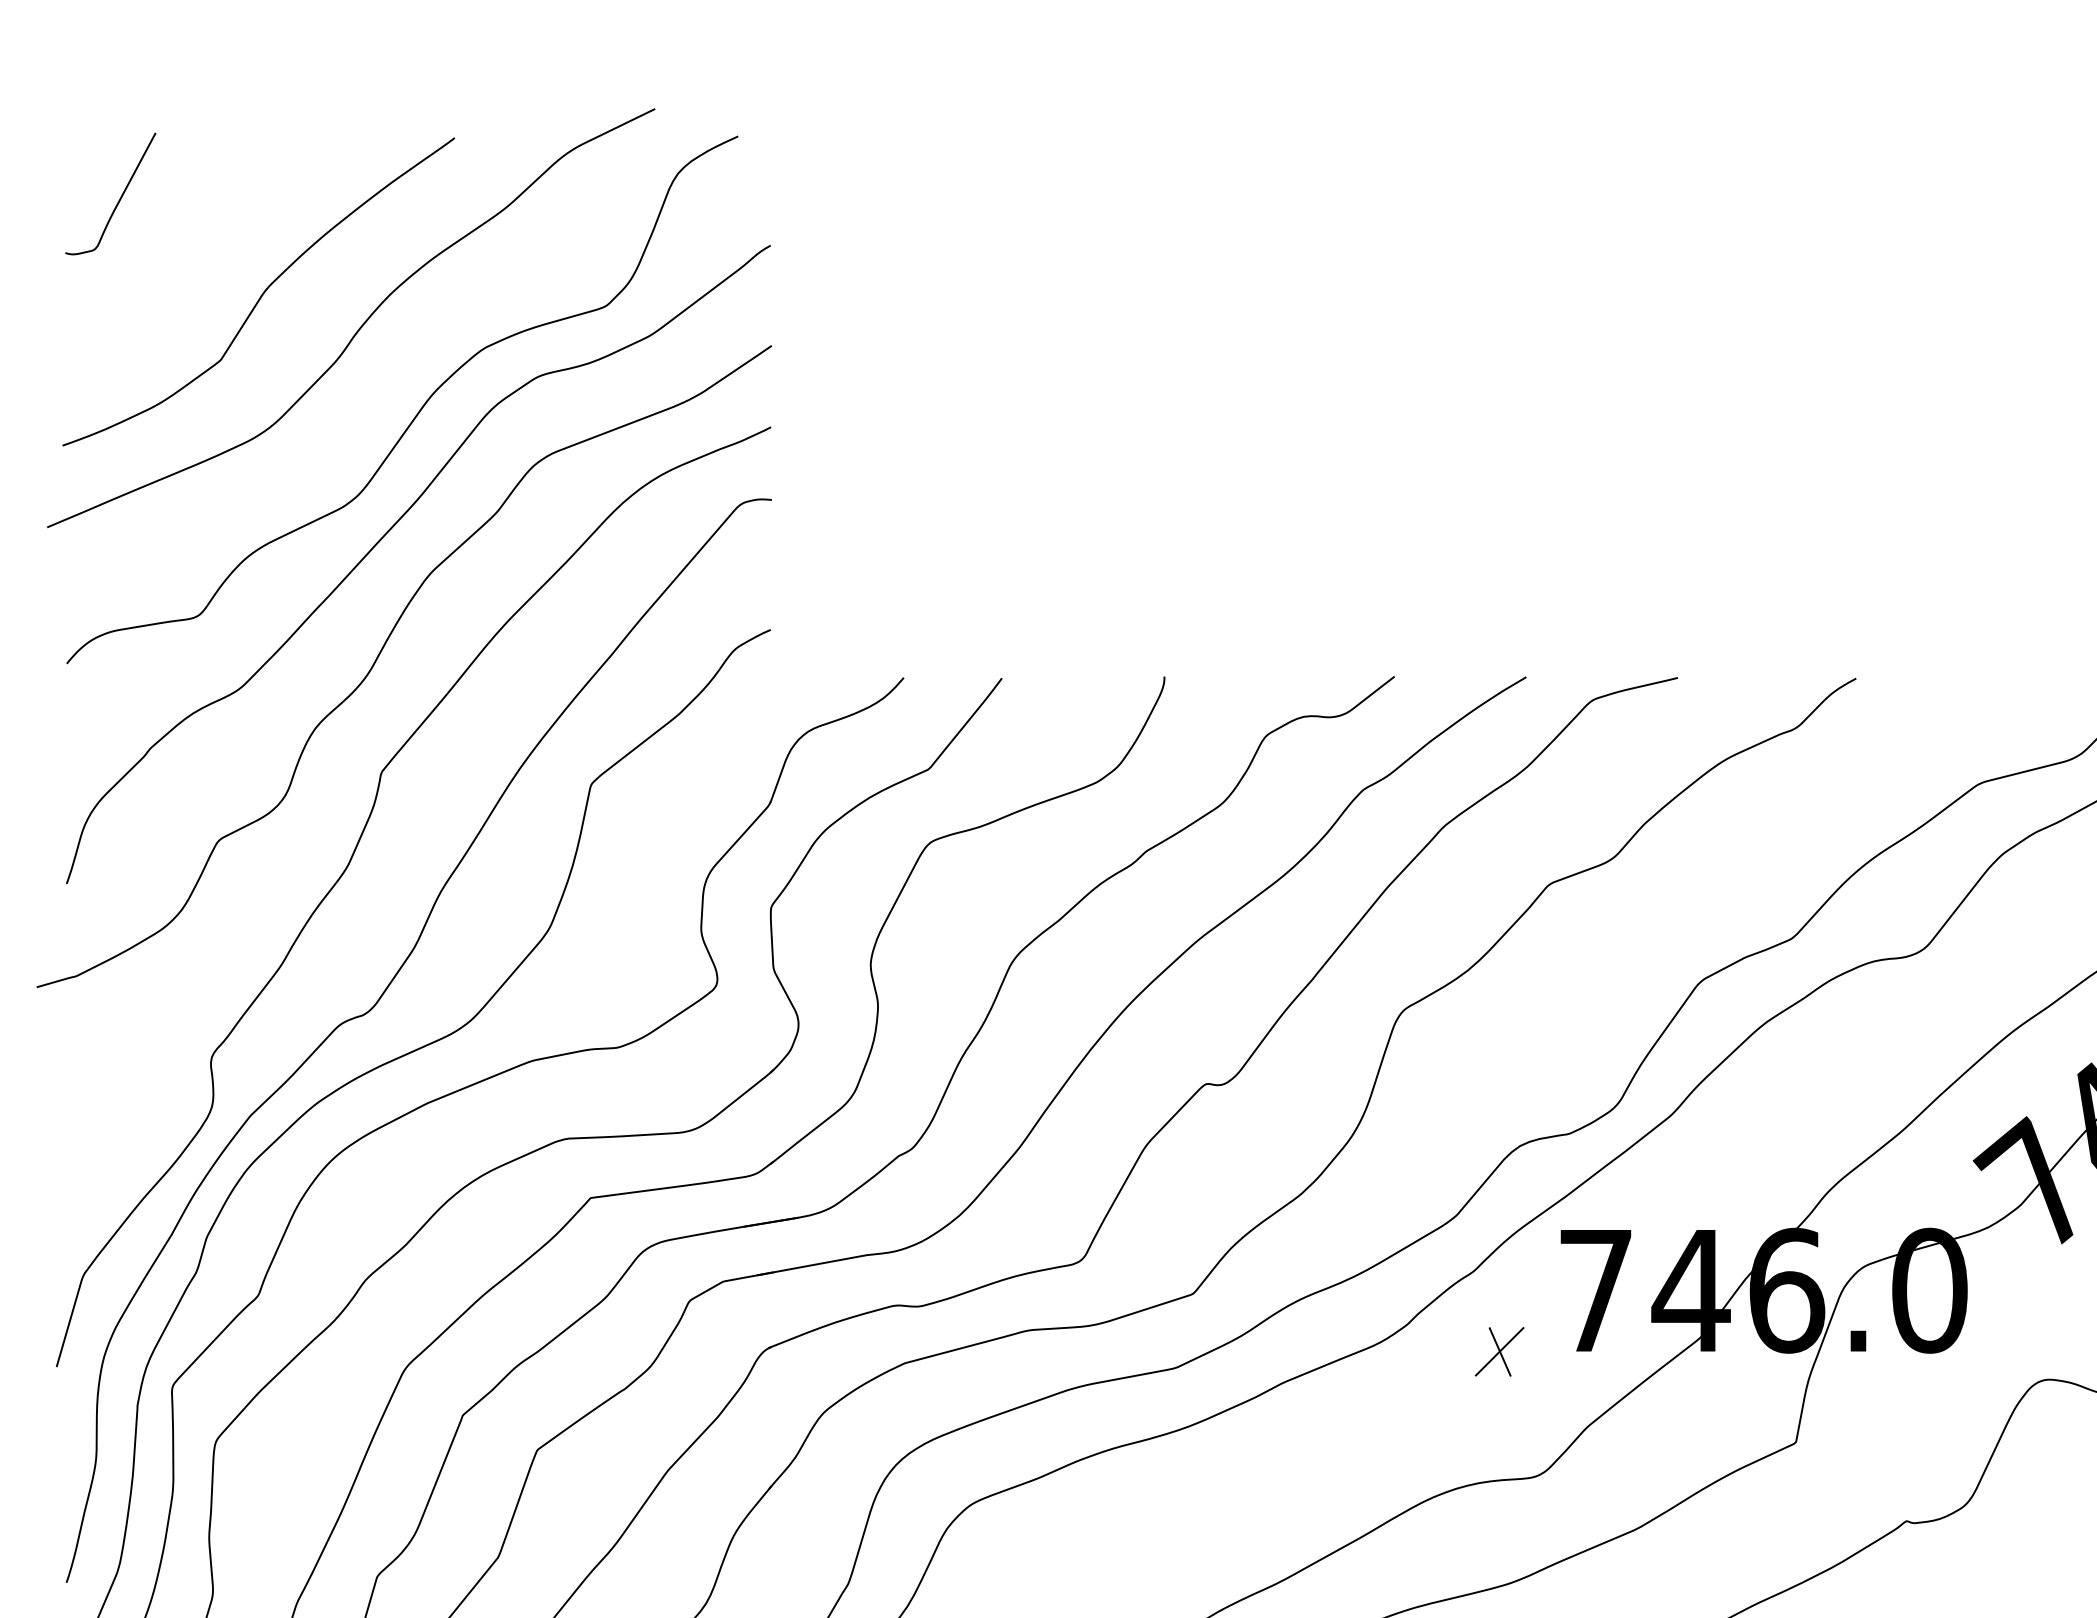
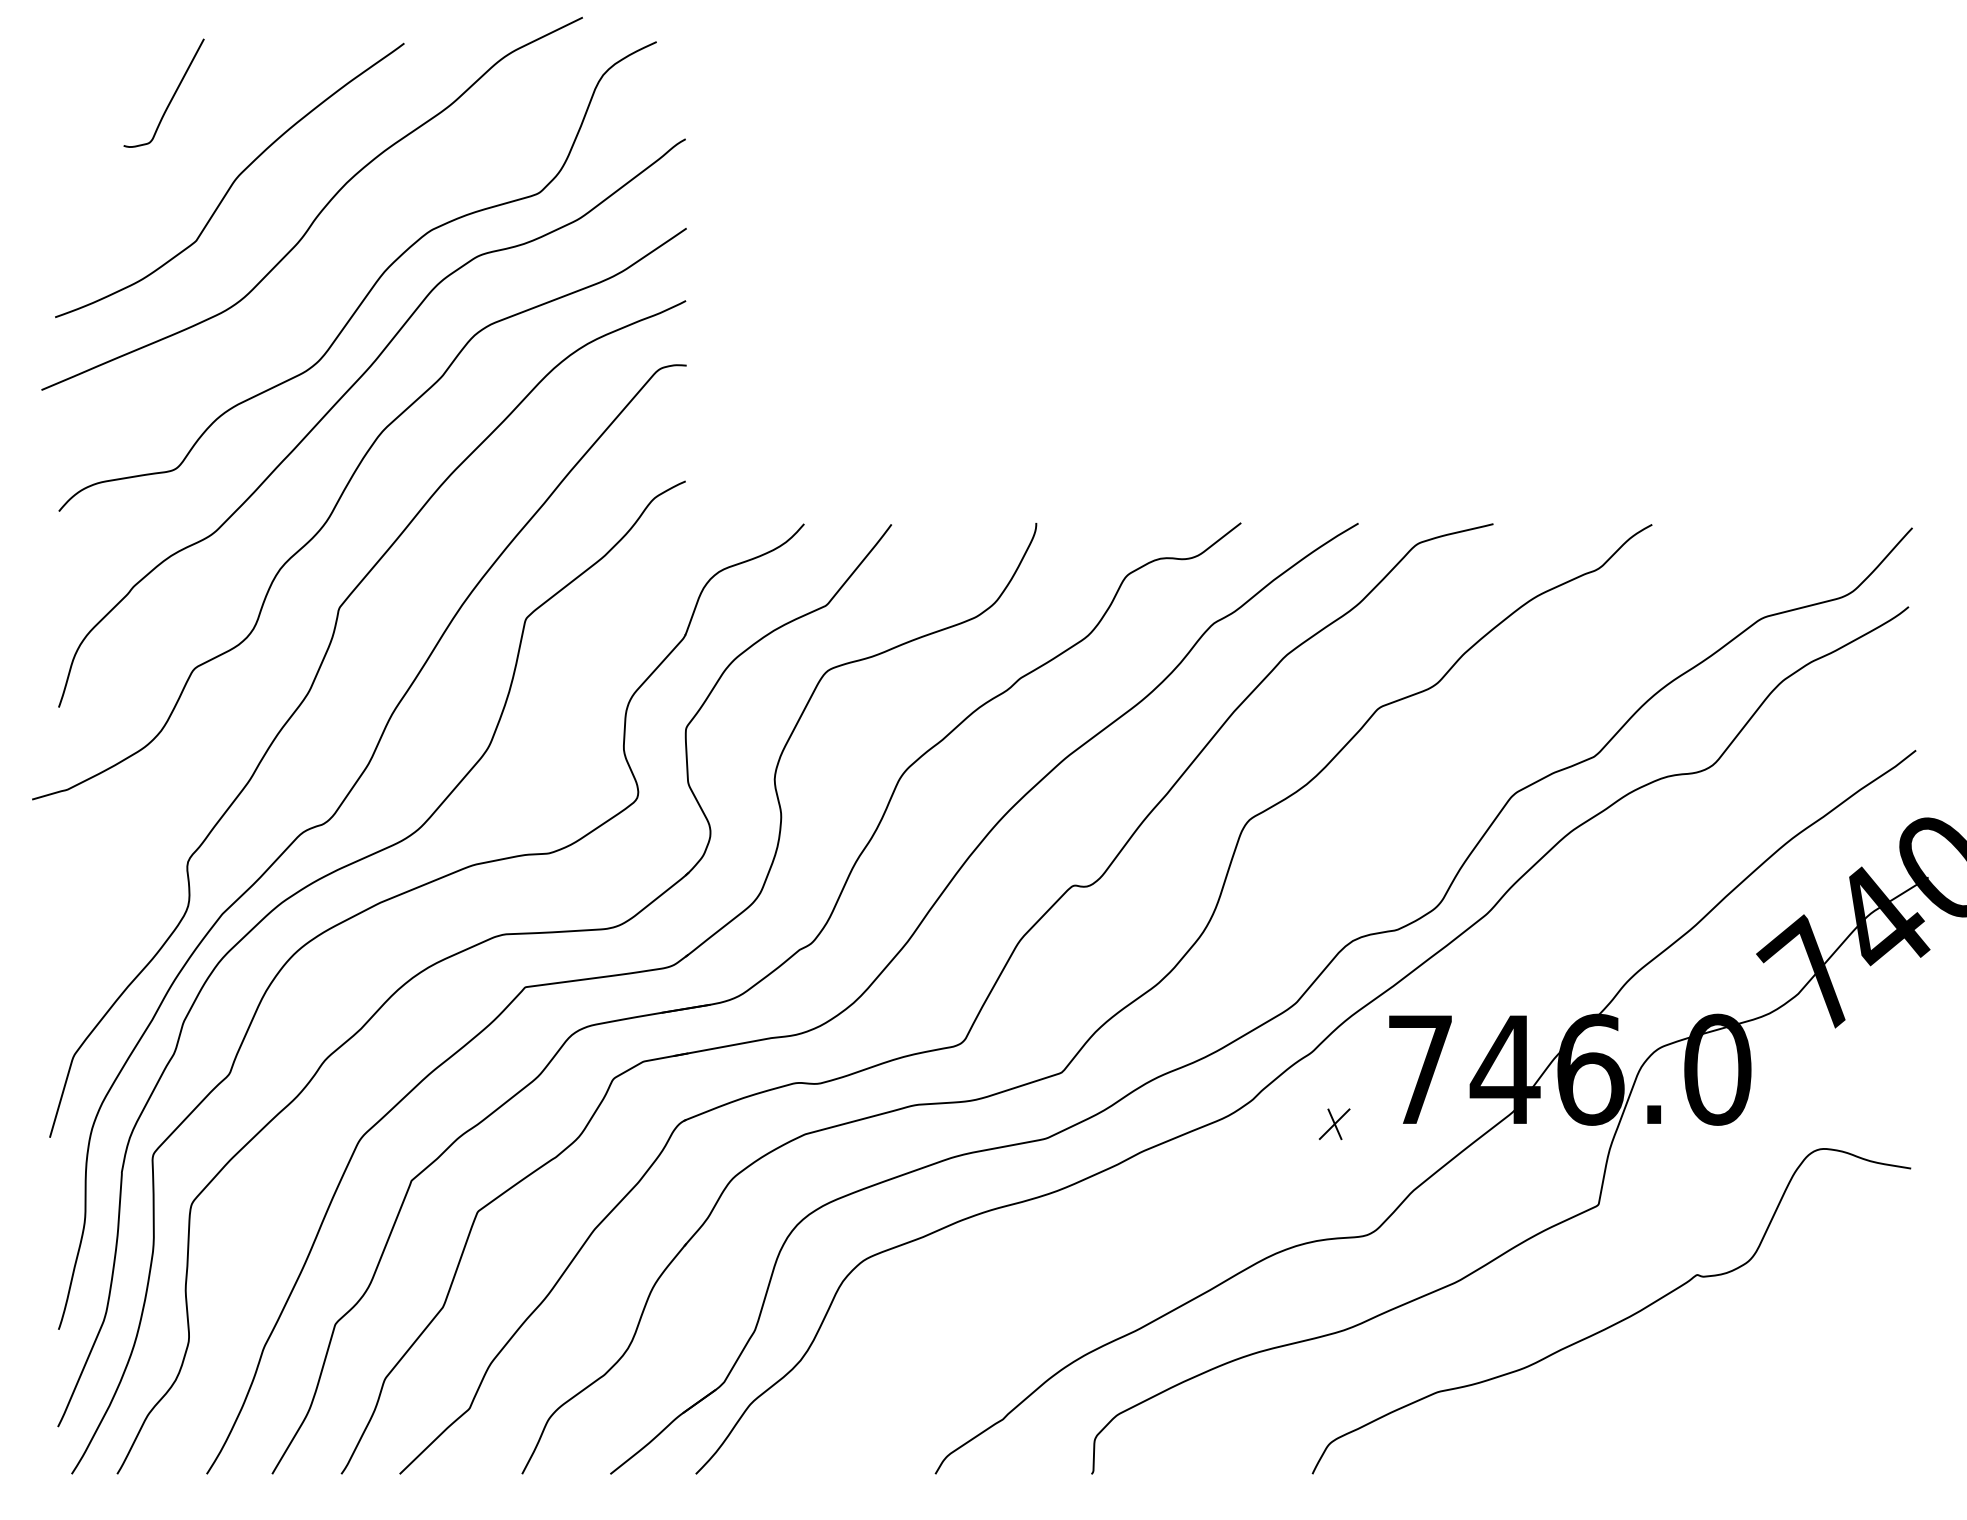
curve: (119, 198) -> (171, 97), moved
part: (1499, 1352) -> (1334, 1124), size x0.7

